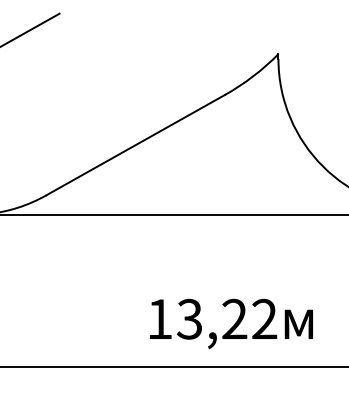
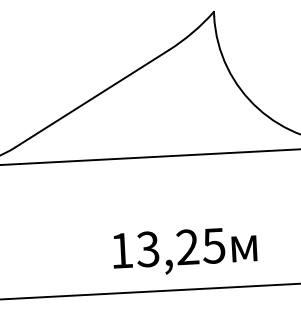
text: (264, 318) -> (213, 245), 13,22 -> 13,25

